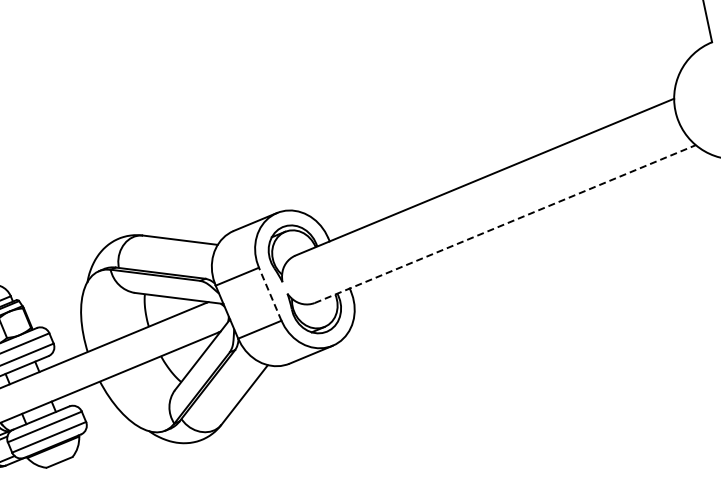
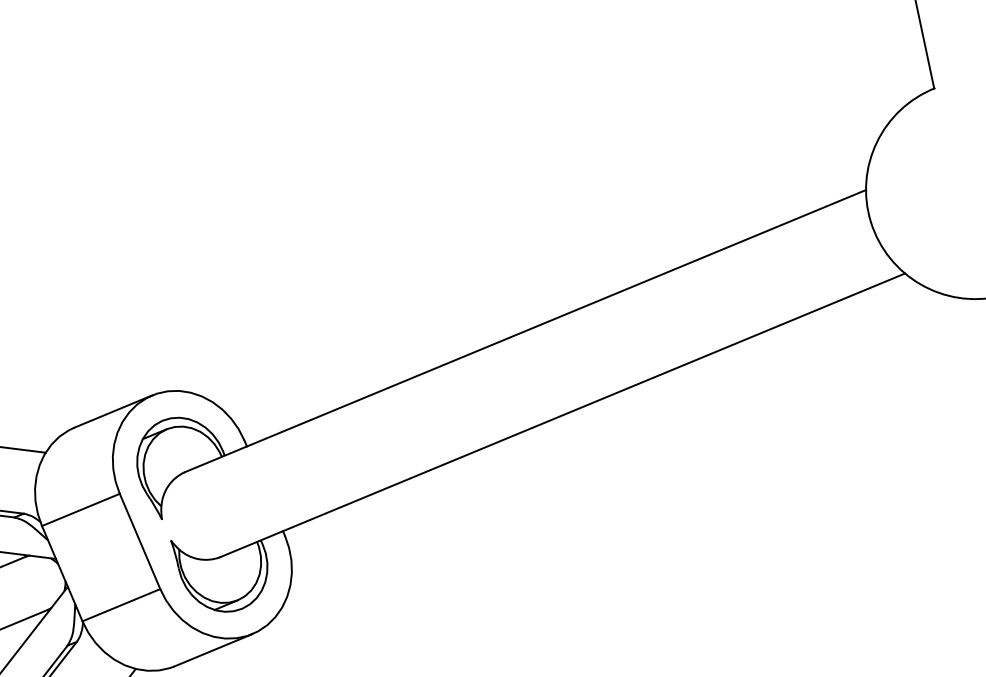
line: (505, 223) -> (562, 414), dashed -> solid
line: (270, 294) -> (140, 541), dashed -> solid

